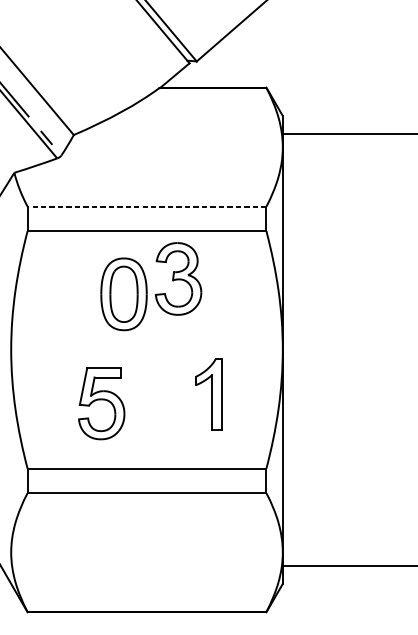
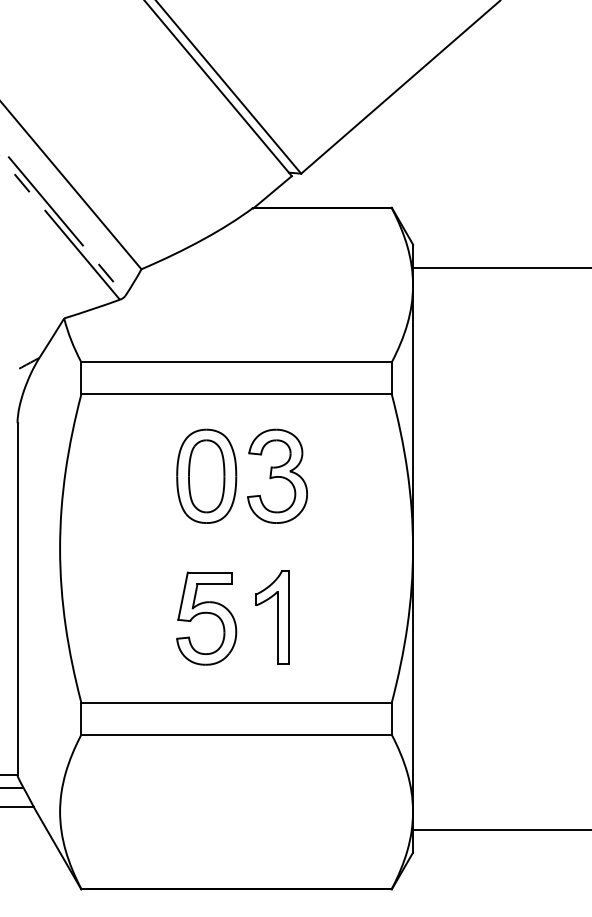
line: (146, 206) -> (236, 362), dashed -> solid
part: (178, 278) -> (277, 475), moved
part: (208, 394) -> (272, 617), moved
part: (101, 403) -> (206, 618), moved

